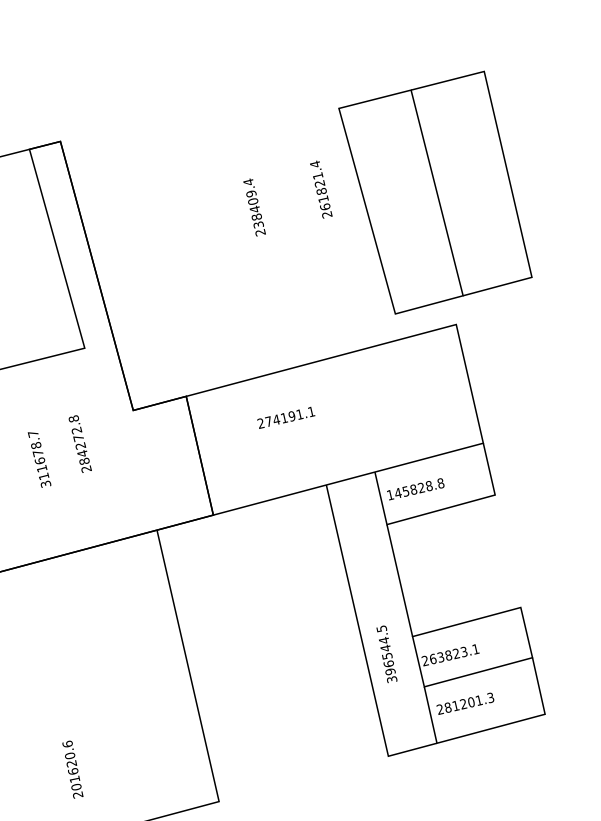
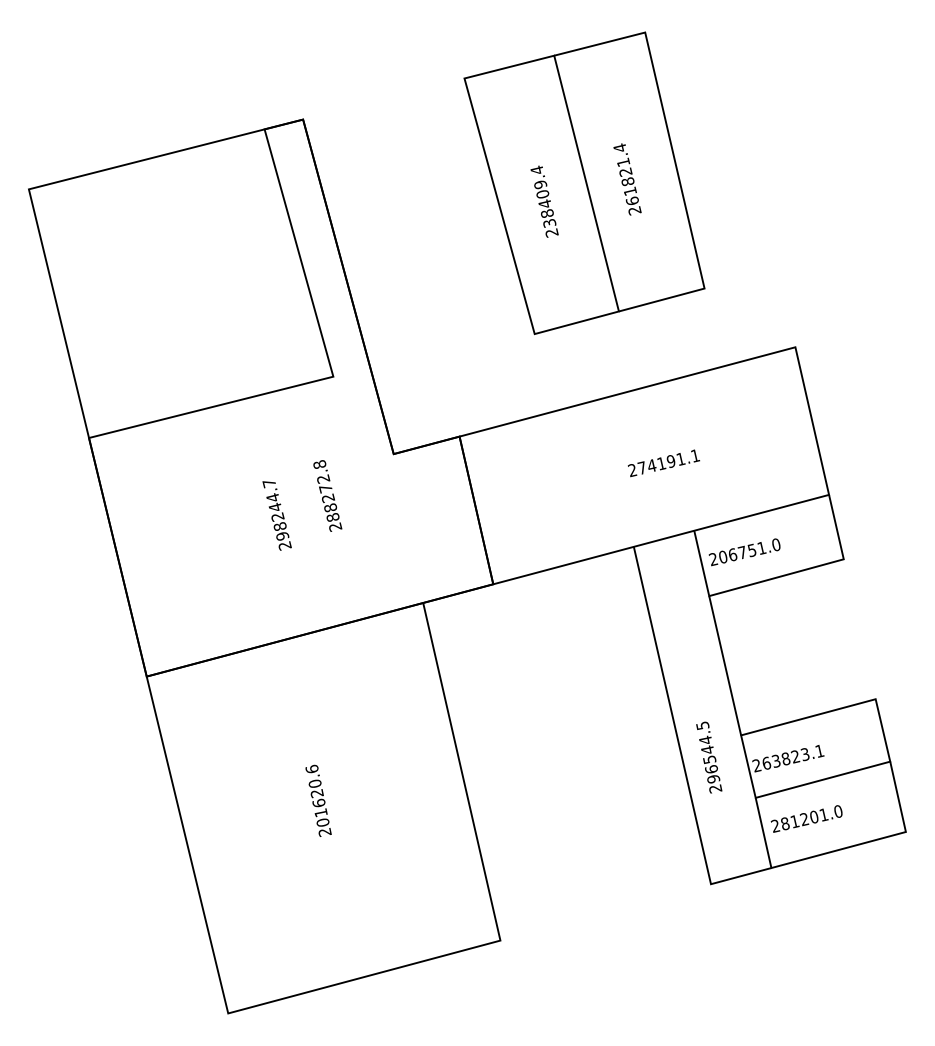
part: (435, 192) -> (584, 182), moved
text: (286, 418) -> (664, 463), moved
text: (82, 453) -> (330, 507), 284272.8 -> 288272.8
text: (40, 464) -> (278, 521), 311678.7 -> 298244.7
text: (415, 489) -> (744, 552), 145828.8 -> 206751.0
text: (392, 679) -> (715, 788), 396544.5 -> 296544.5
text: (490, 697) -> (837, 811), 281201.3 -> 281201.0
text: (72, 769) -> (318, 800), moved

